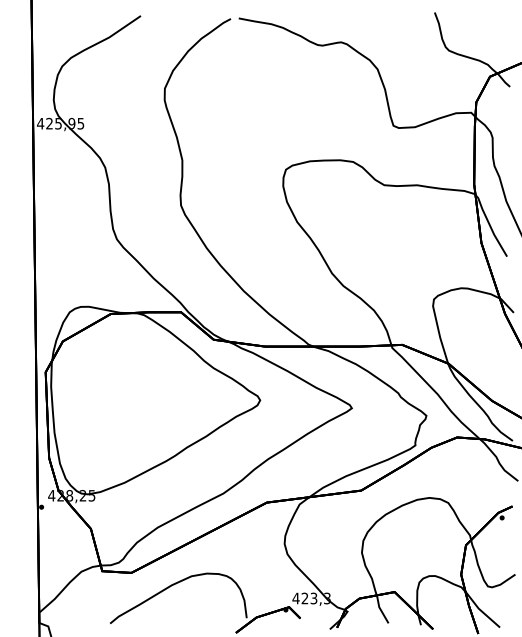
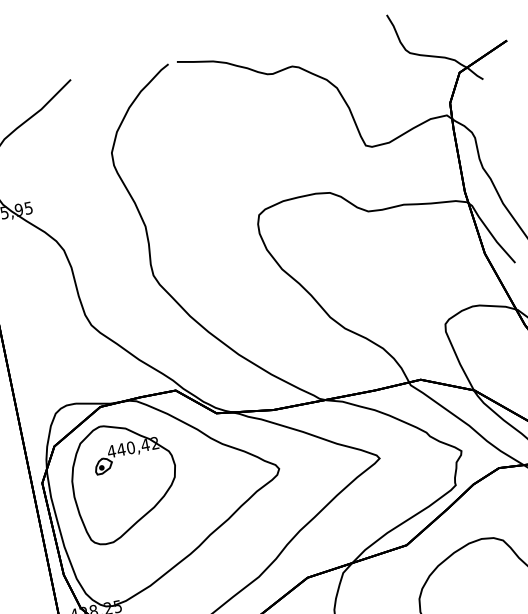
part: (119, 384) -> (124, 481), added

